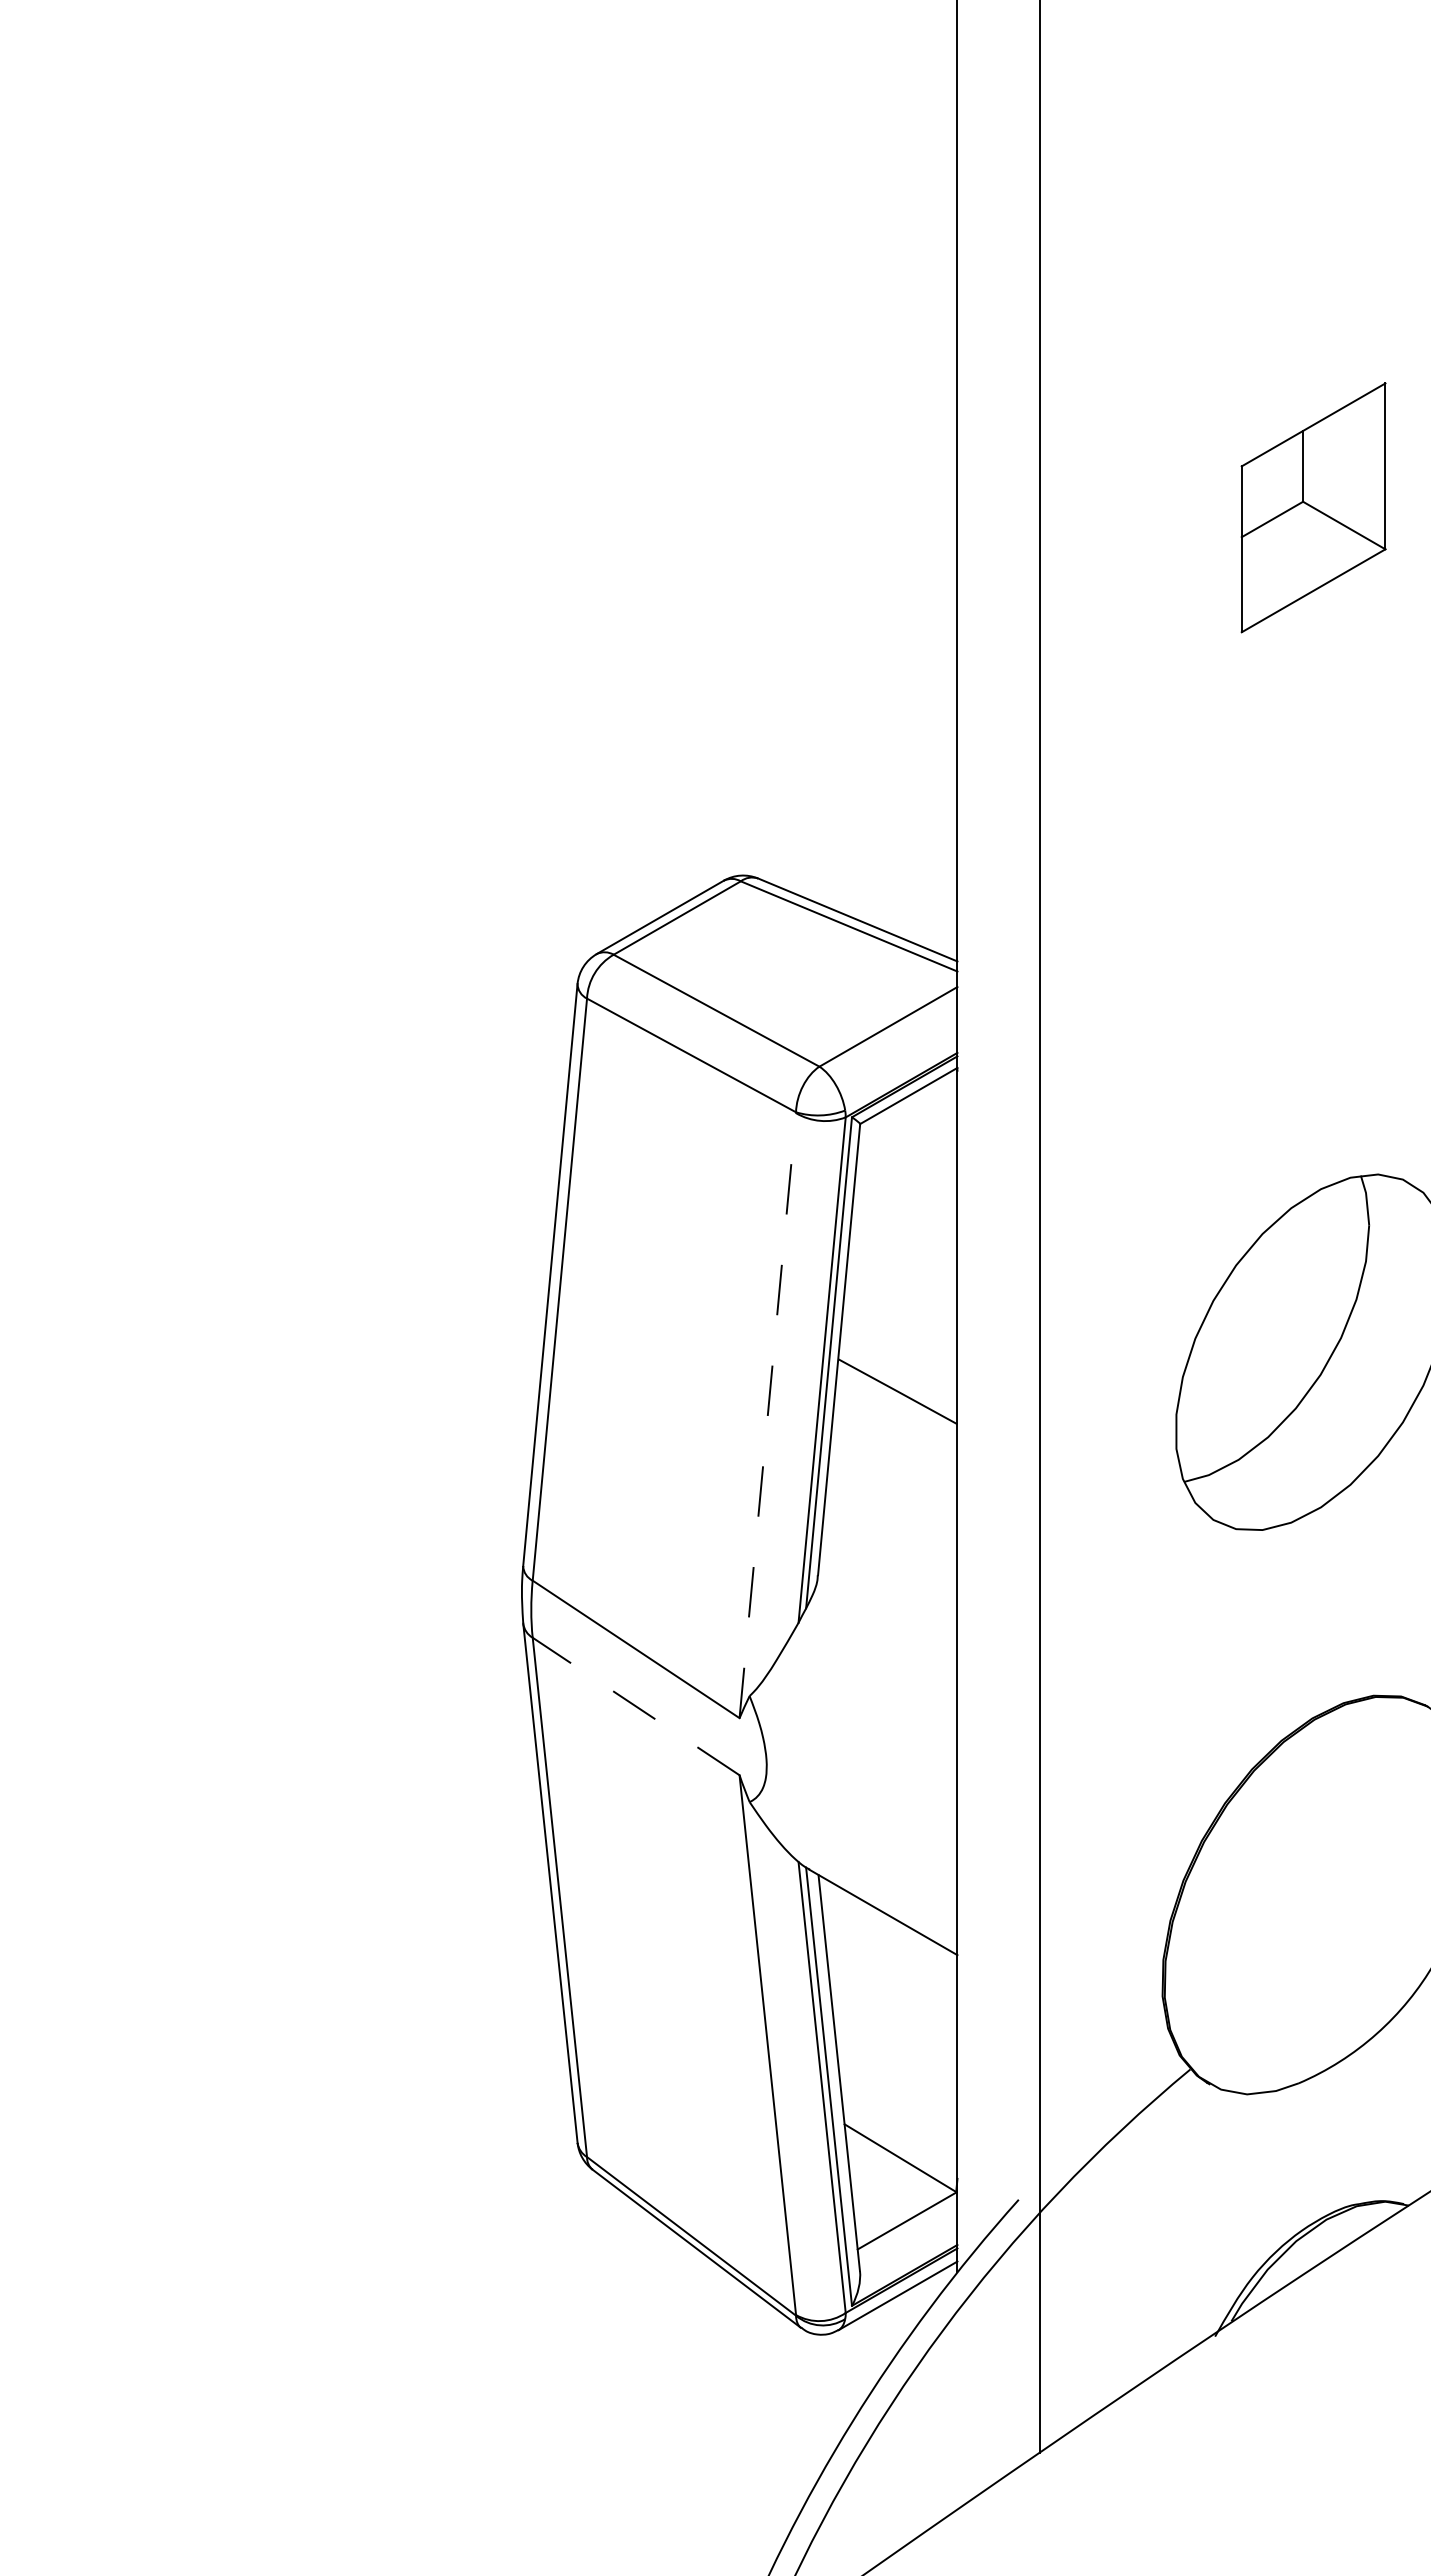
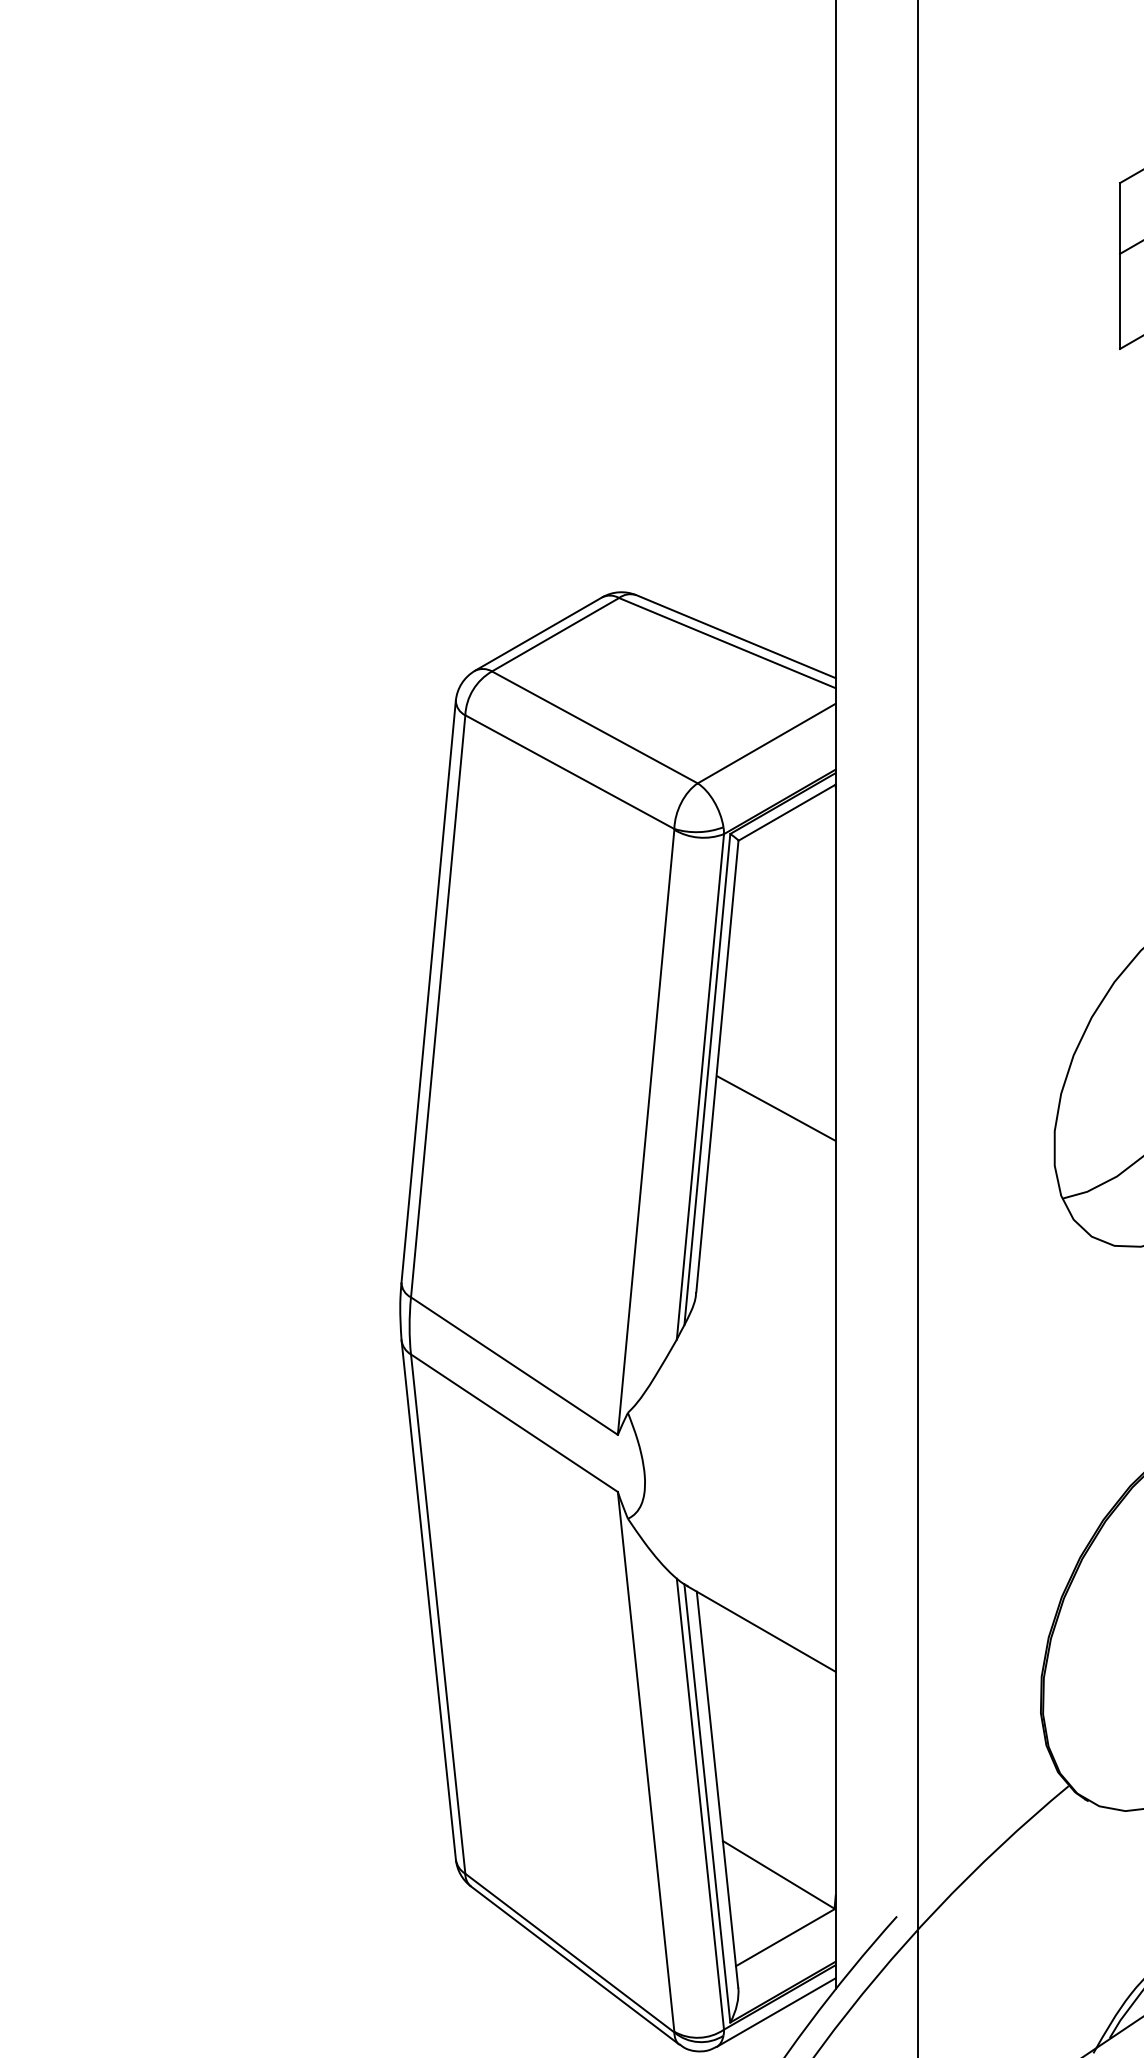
line: (767, 1415) -> (645, 1132), dashed -> solid
line: (635, 1706) -> (513, 1423), dashed -> solid

